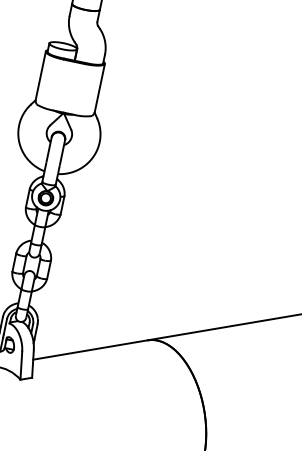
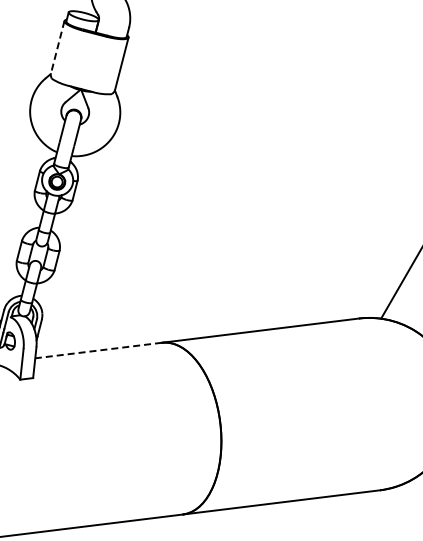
line: (40, 76) -> (57, 48), solid -> dashed
line: (90, 349) -> (98, 350), solid -> dashed

